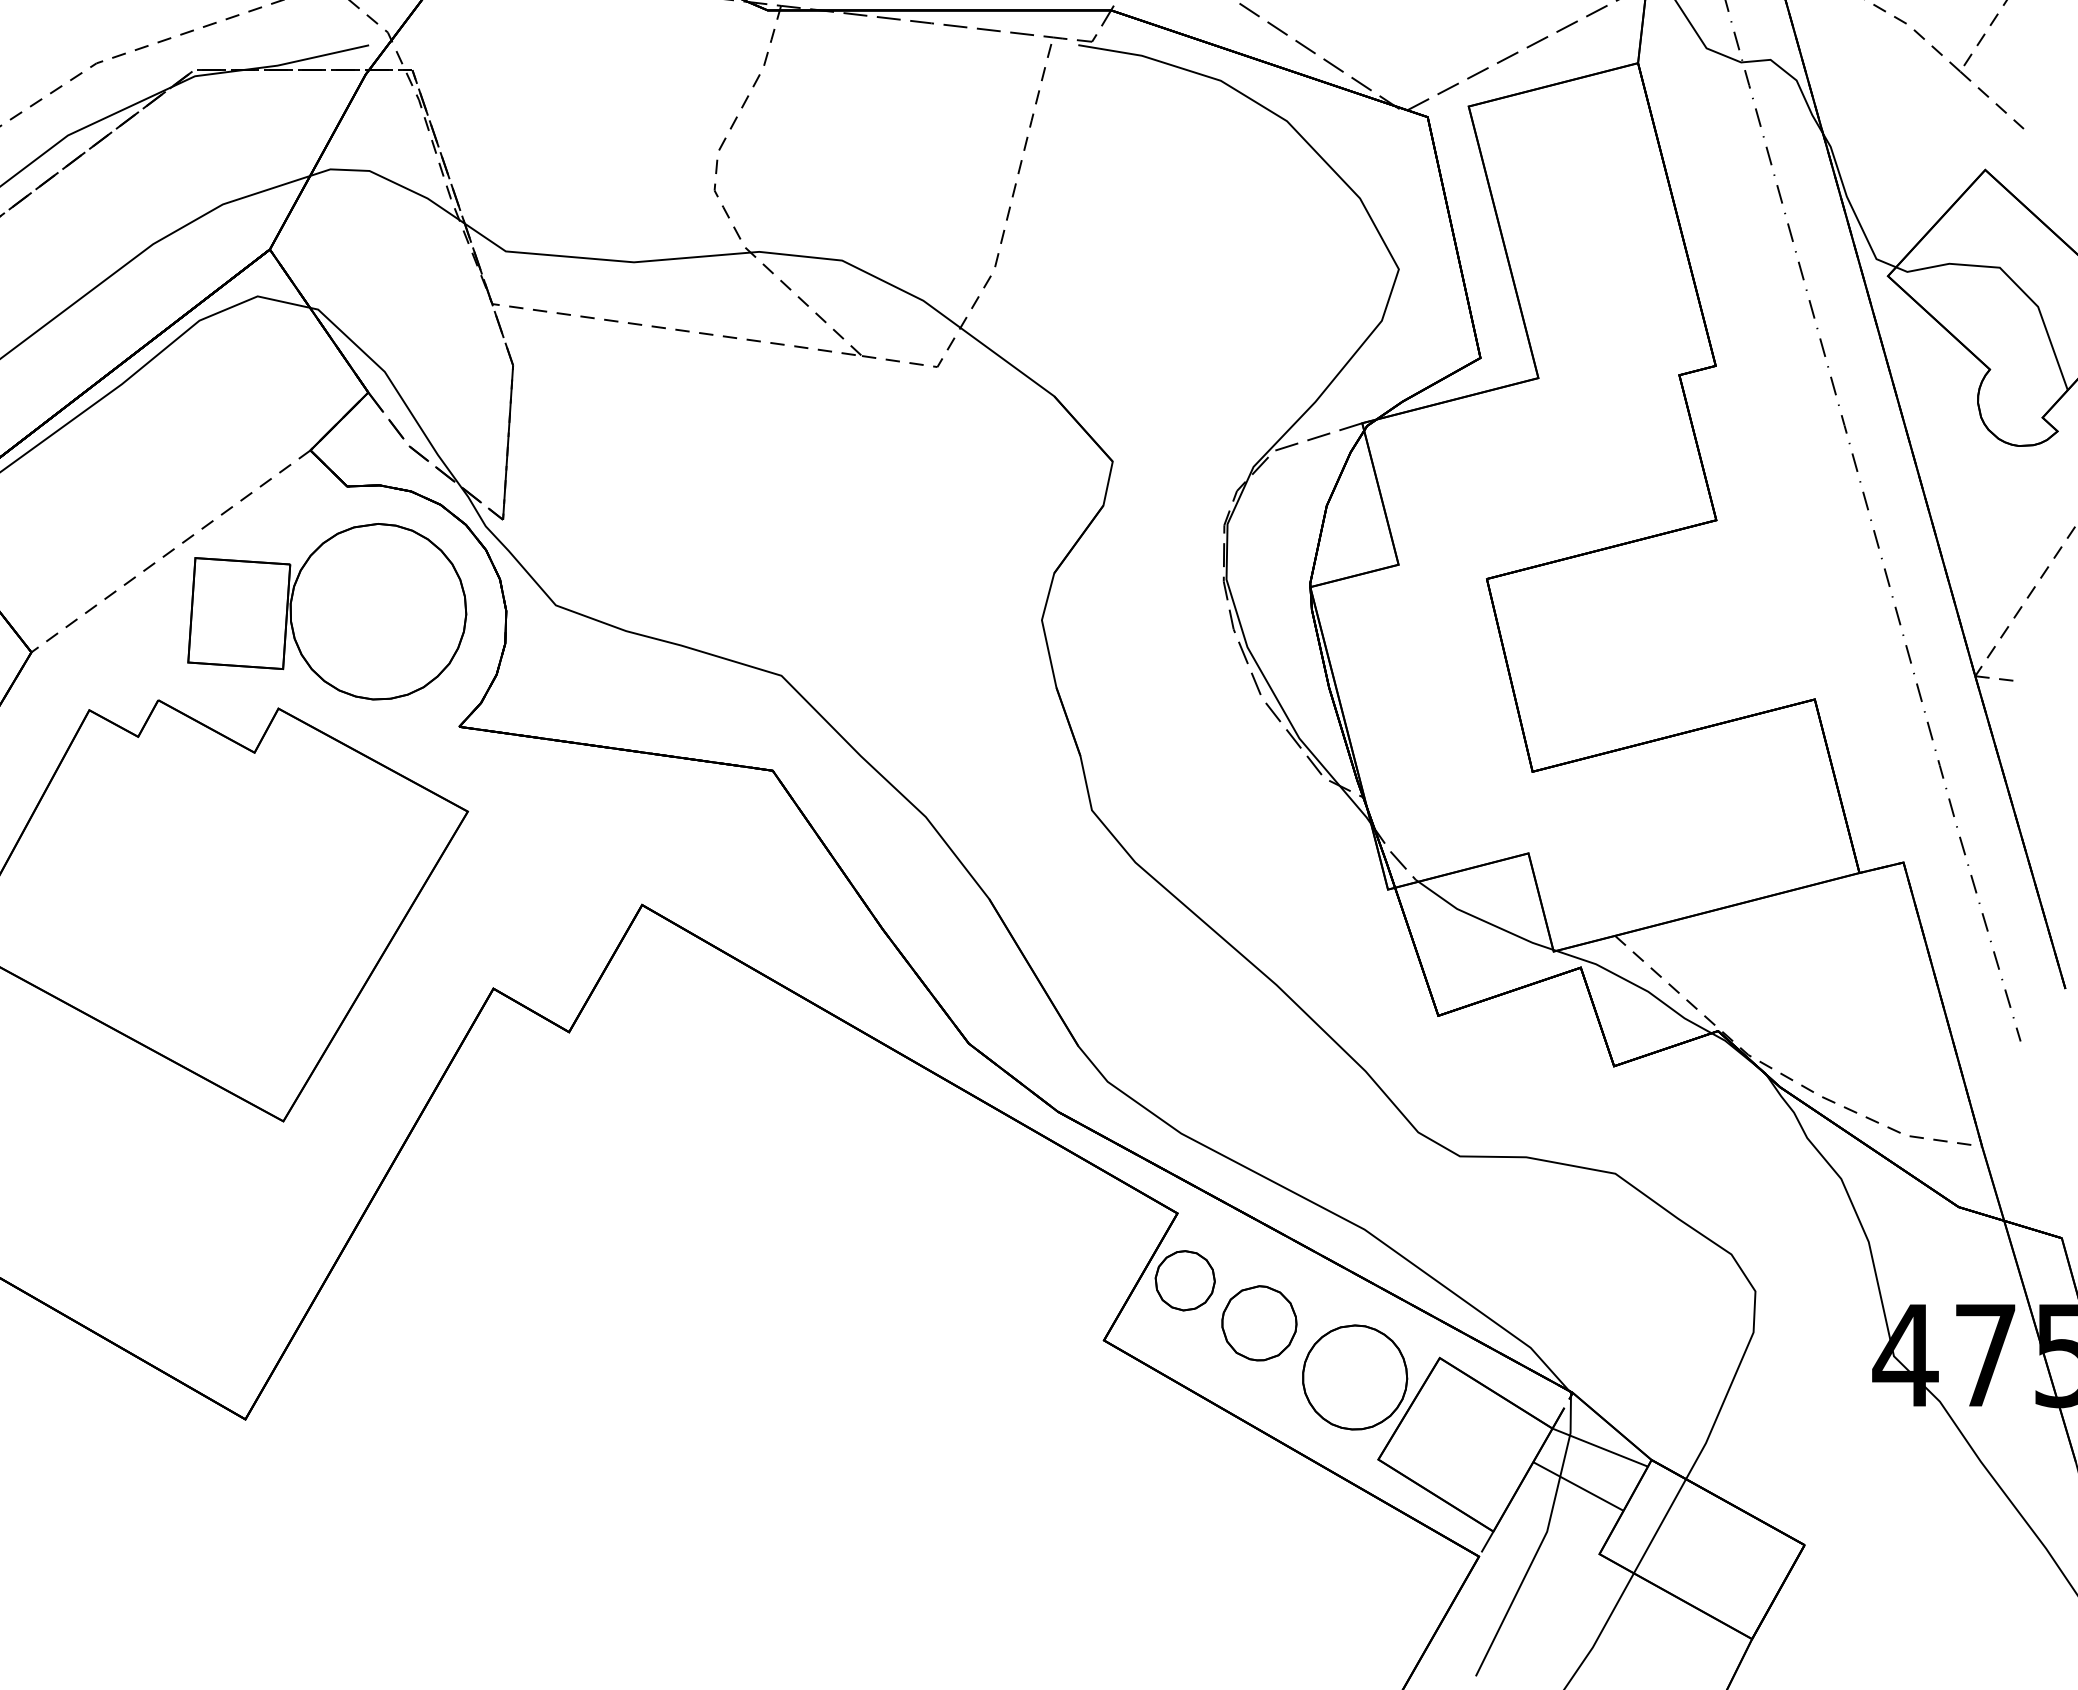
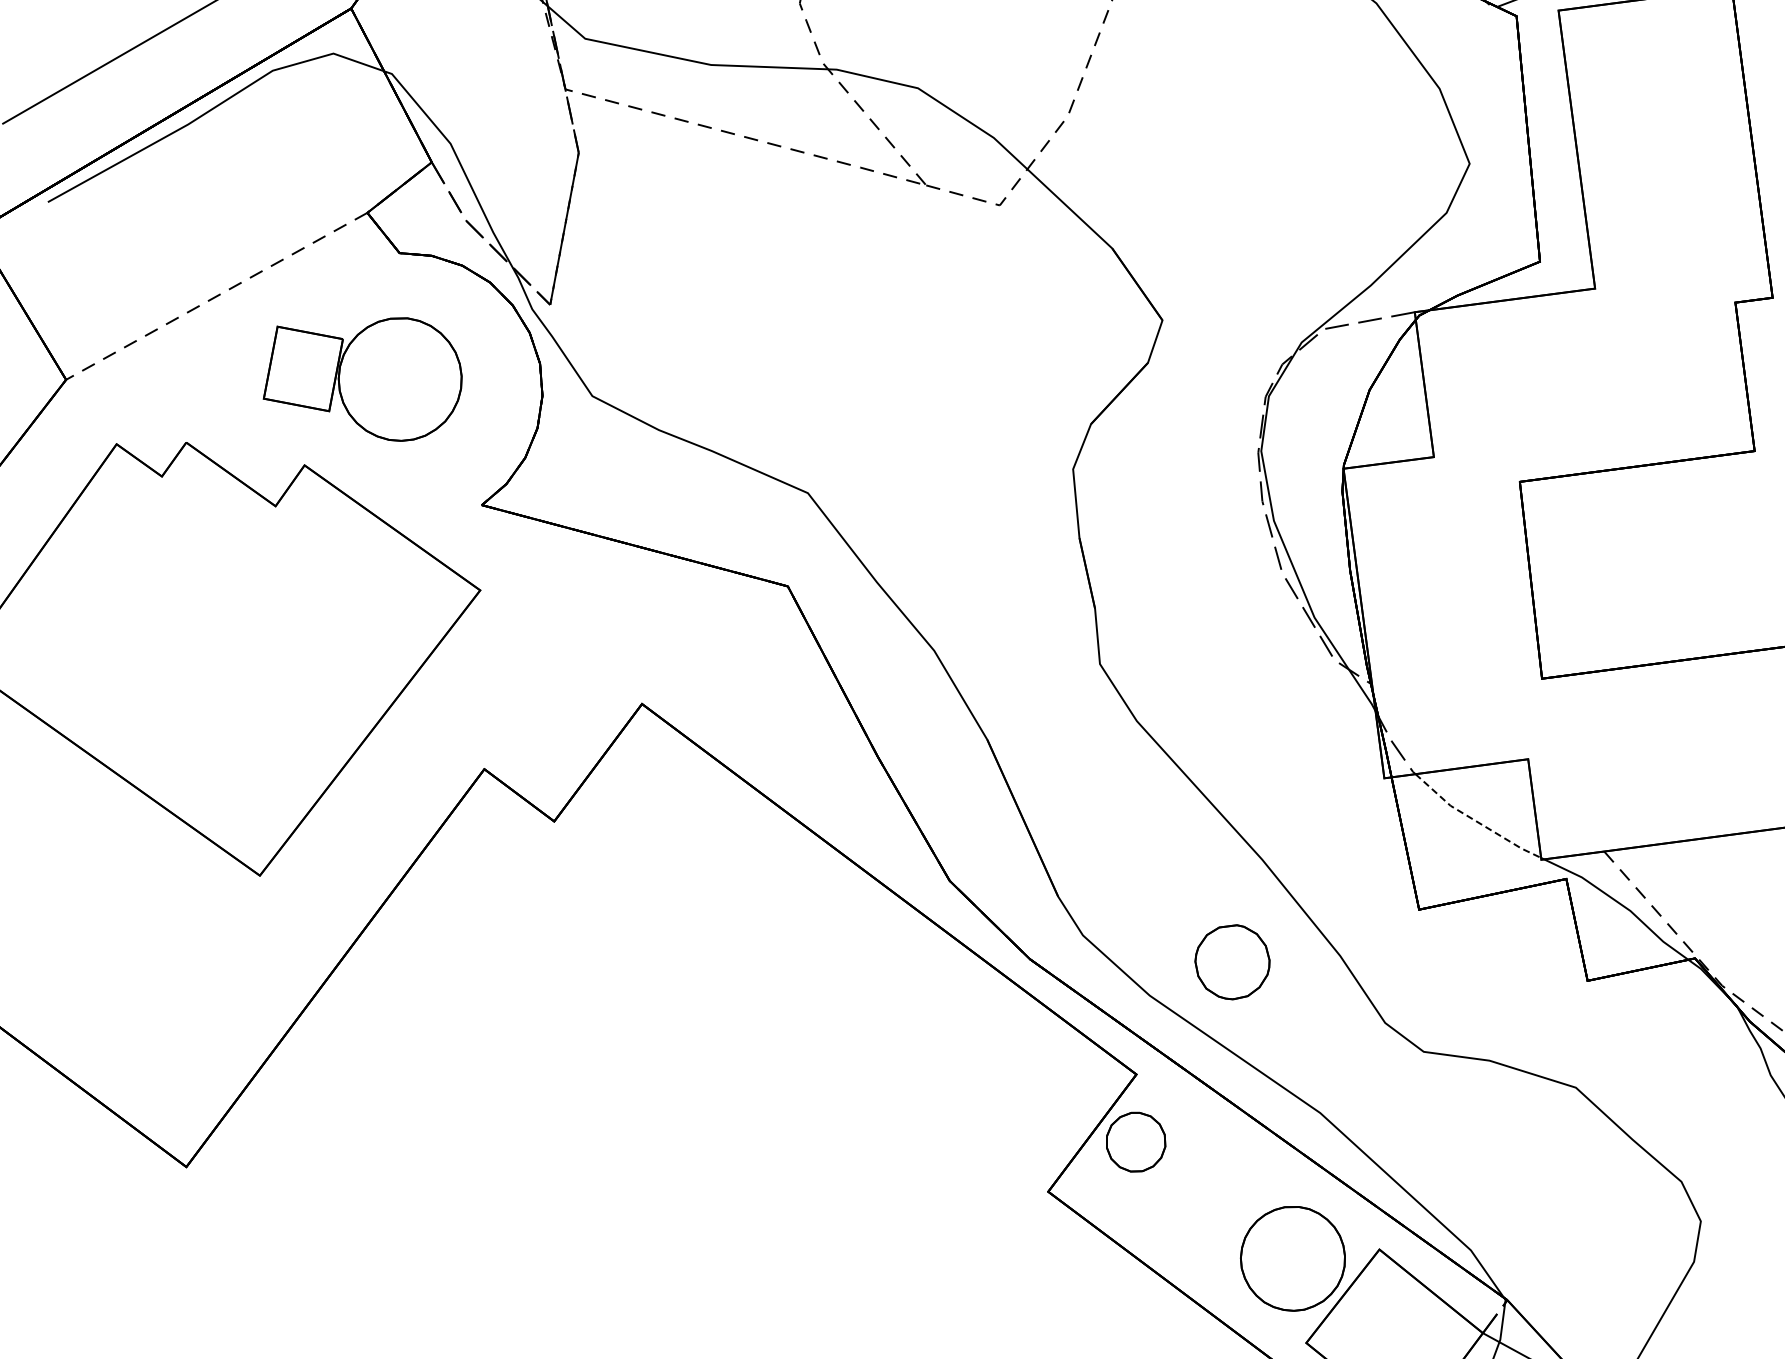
part: (327, 611) -> (364, 374), size x0.7
line: (1483, 920) -> (1475, 820), solid -> dashed
part: (1259, 1323) -> (1232, 962), moved

